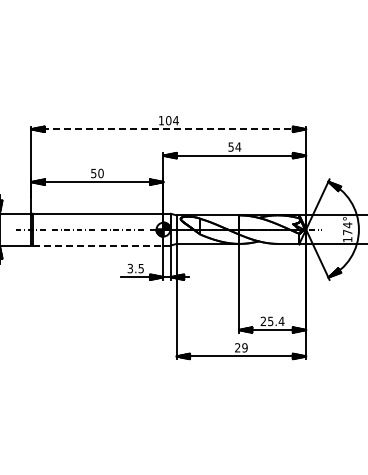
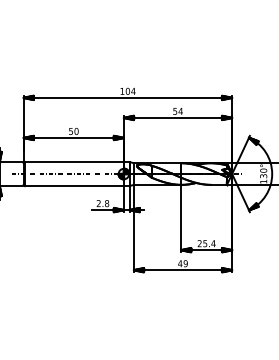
line: (169, 129) -> (128, 98), dashed -> solid
text: (347, 228) -> (263, 173), 174° -> 130°
line: (98, 245) -> (74, 186), dashed -> solid
text: (135, 268) -> (102, 203), 3.5 -> 2.8
text: (237, 347) -> (180, 263), 29 -> 49

